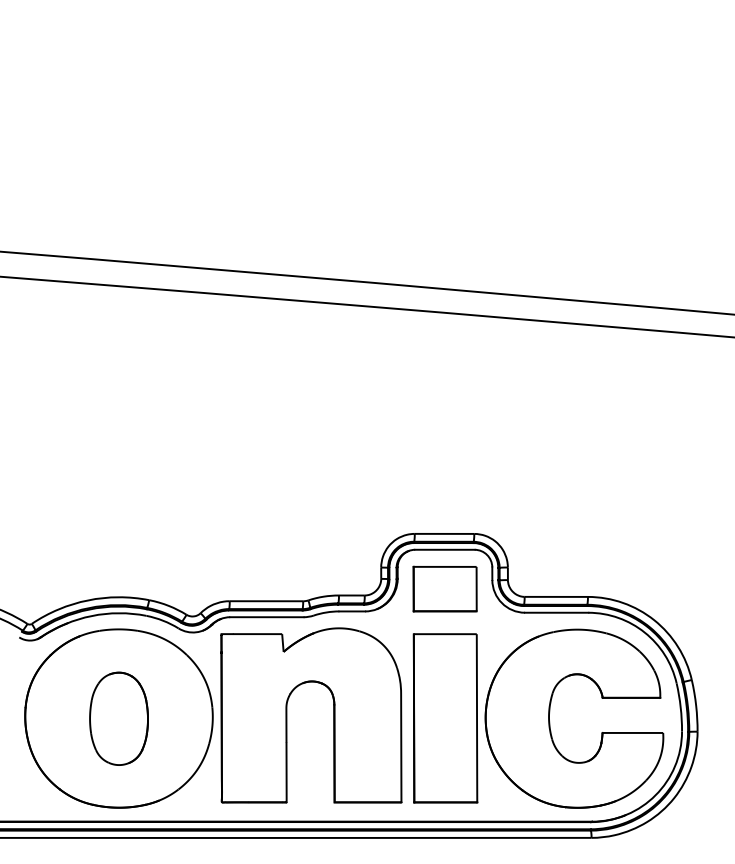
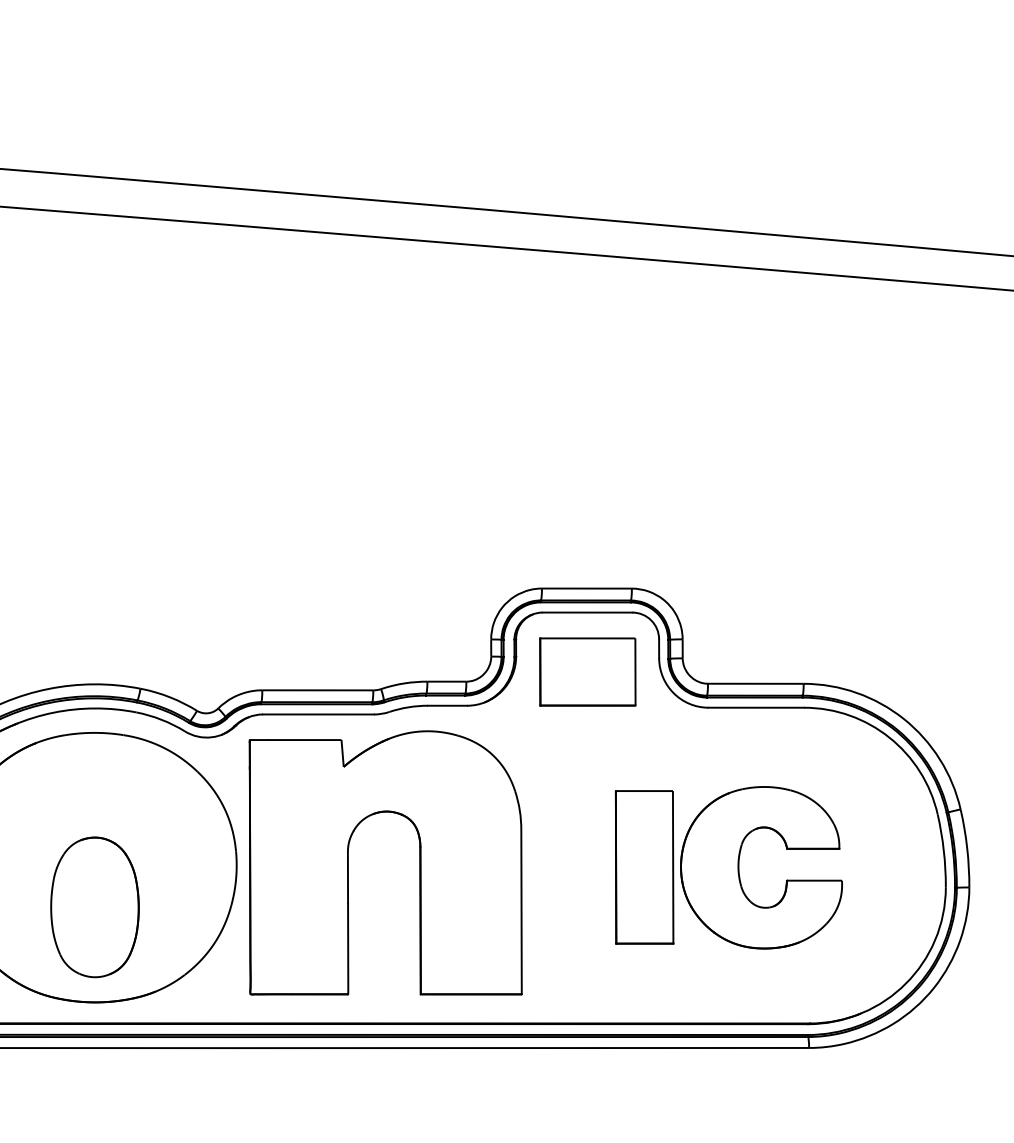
part: (118, 718) -> (94, 906), moved
part: (538, 718) -> (728, 867), size x0.6

